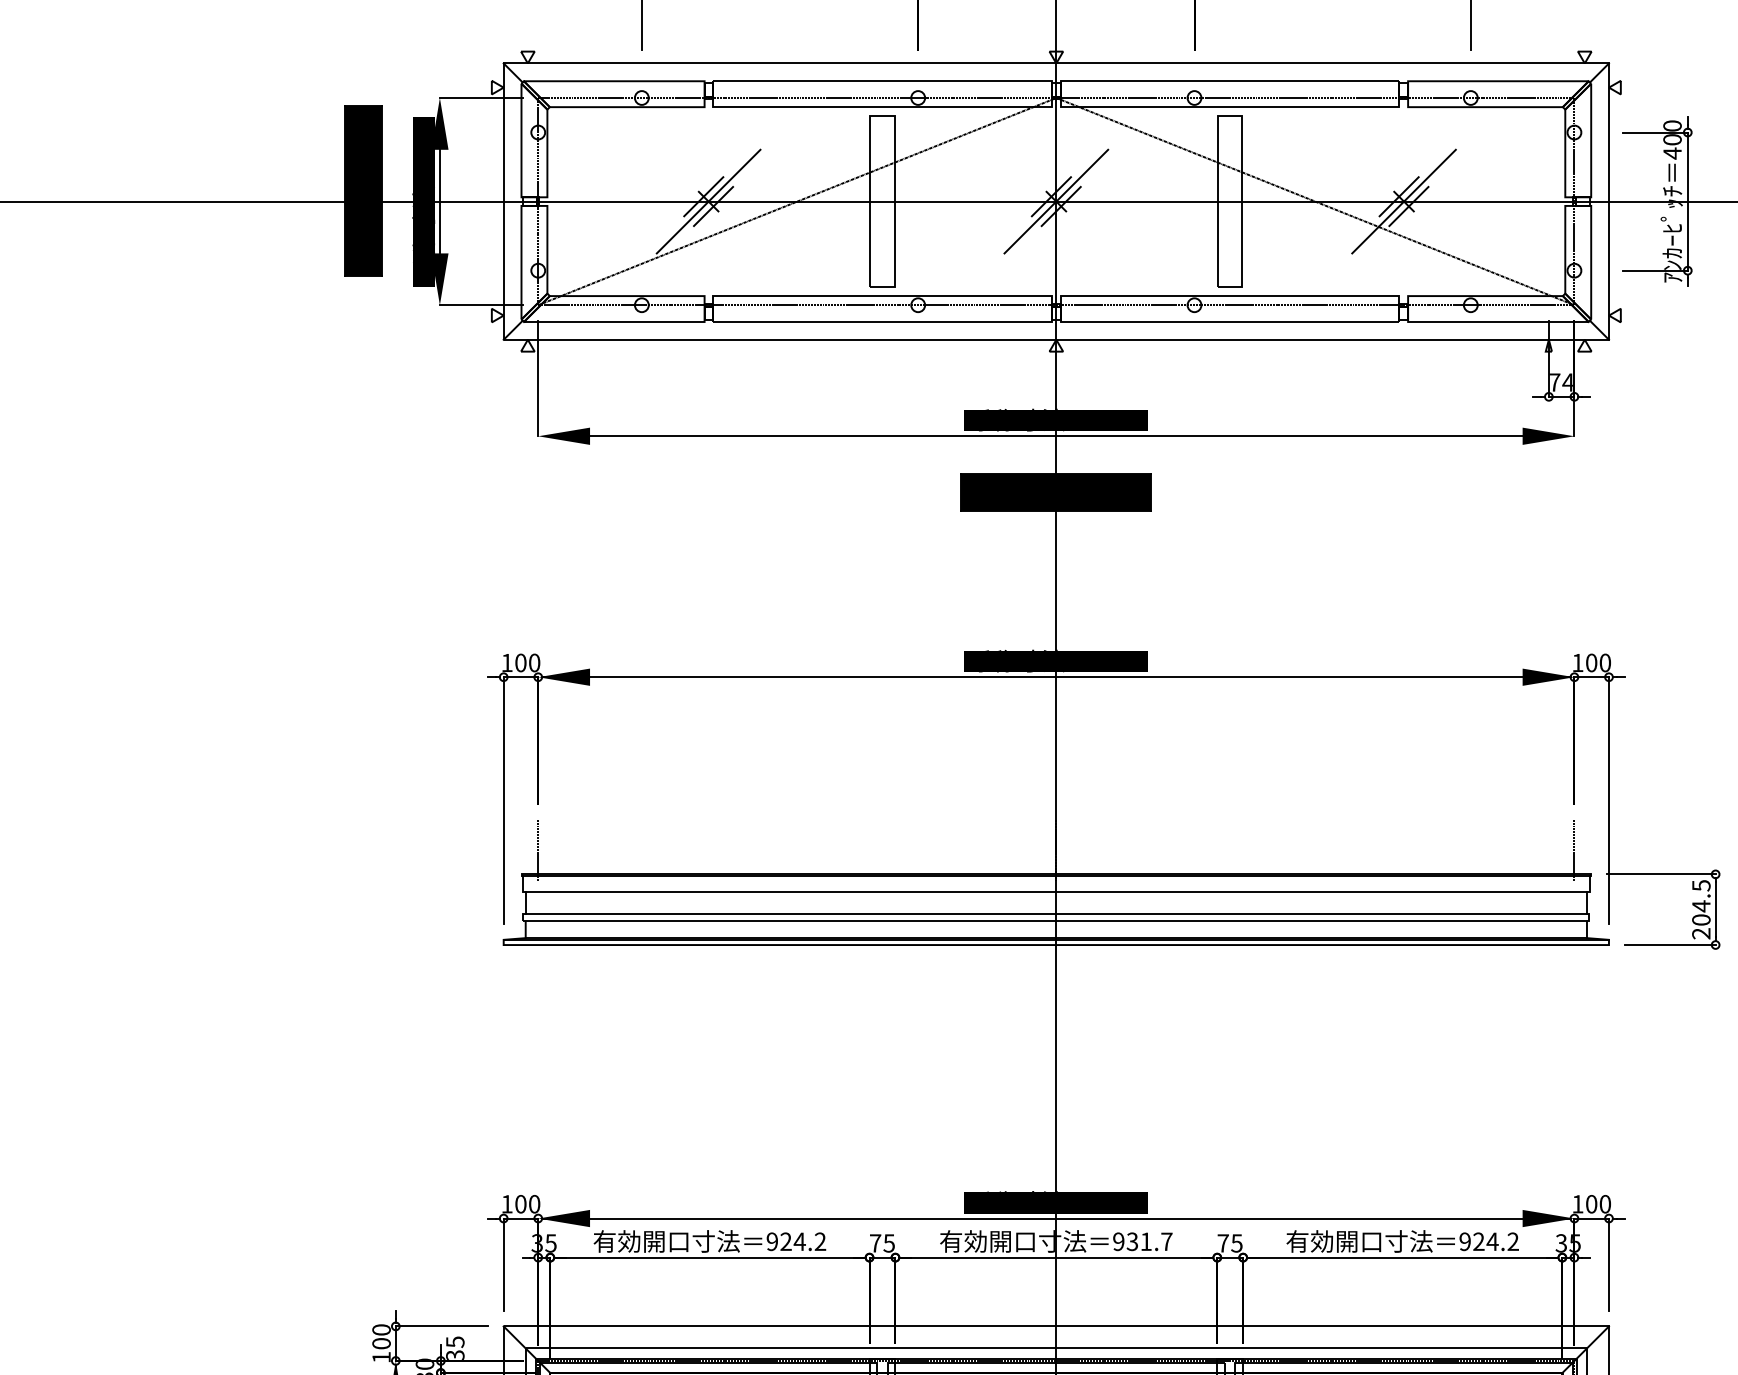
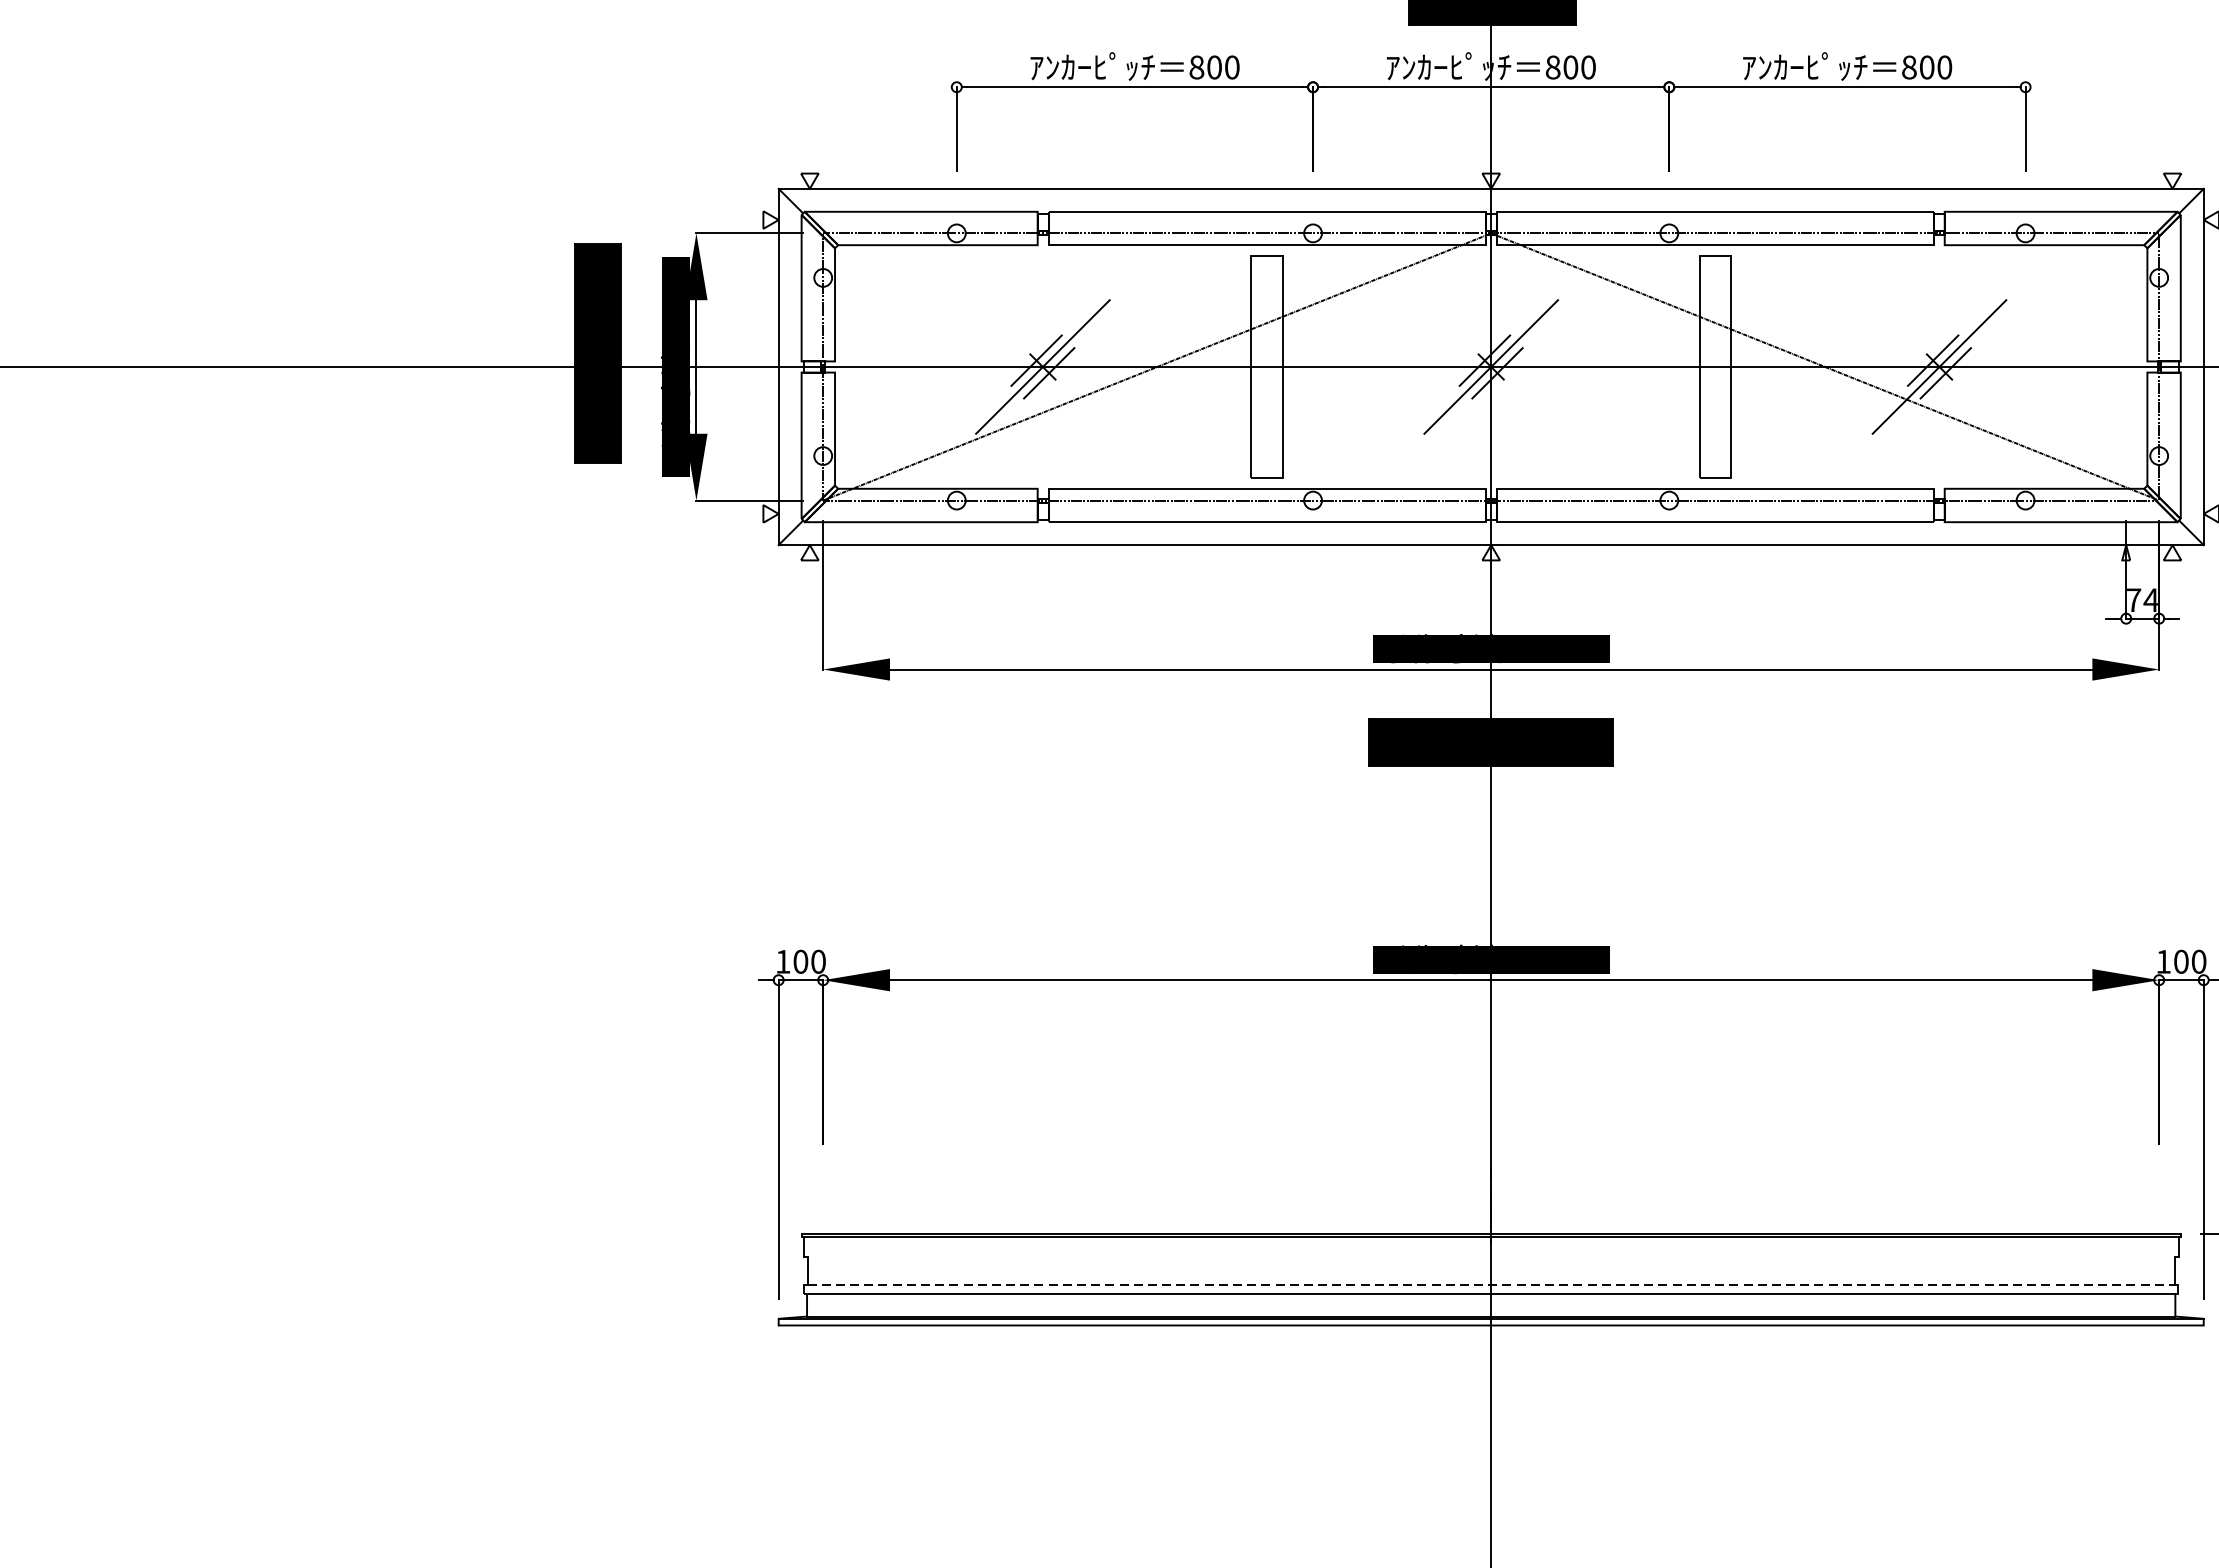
line: (538, 849) -> (823, 1202), removed
line: (1574, 849) -> (2159, 1202), removed
line: (1056, 891) -> (1491, 1256), removed
line: (1056, 913) -> (1491, 1284), solid -> dashed

